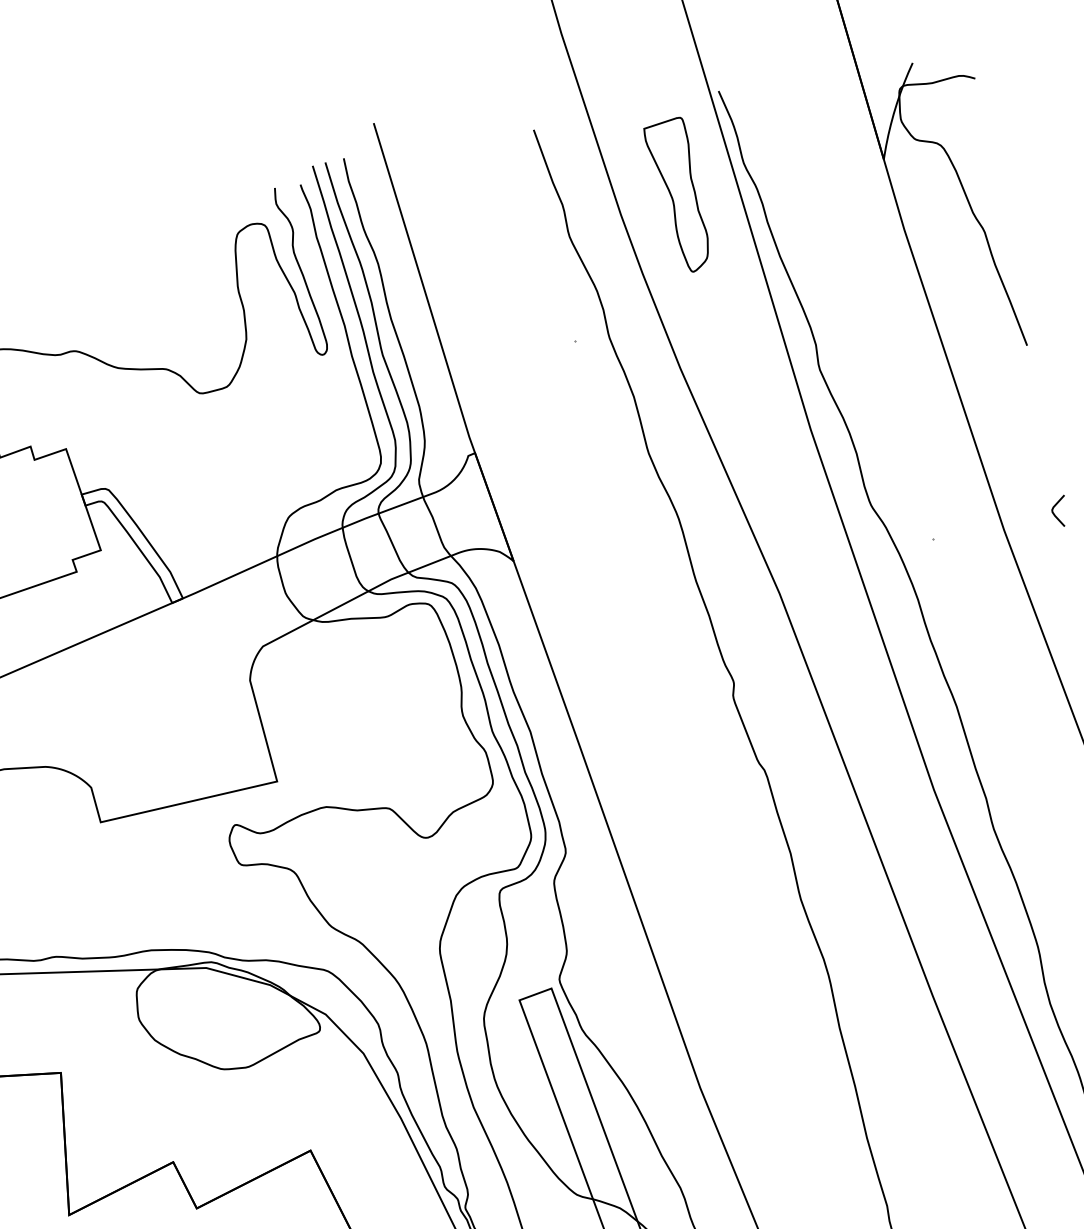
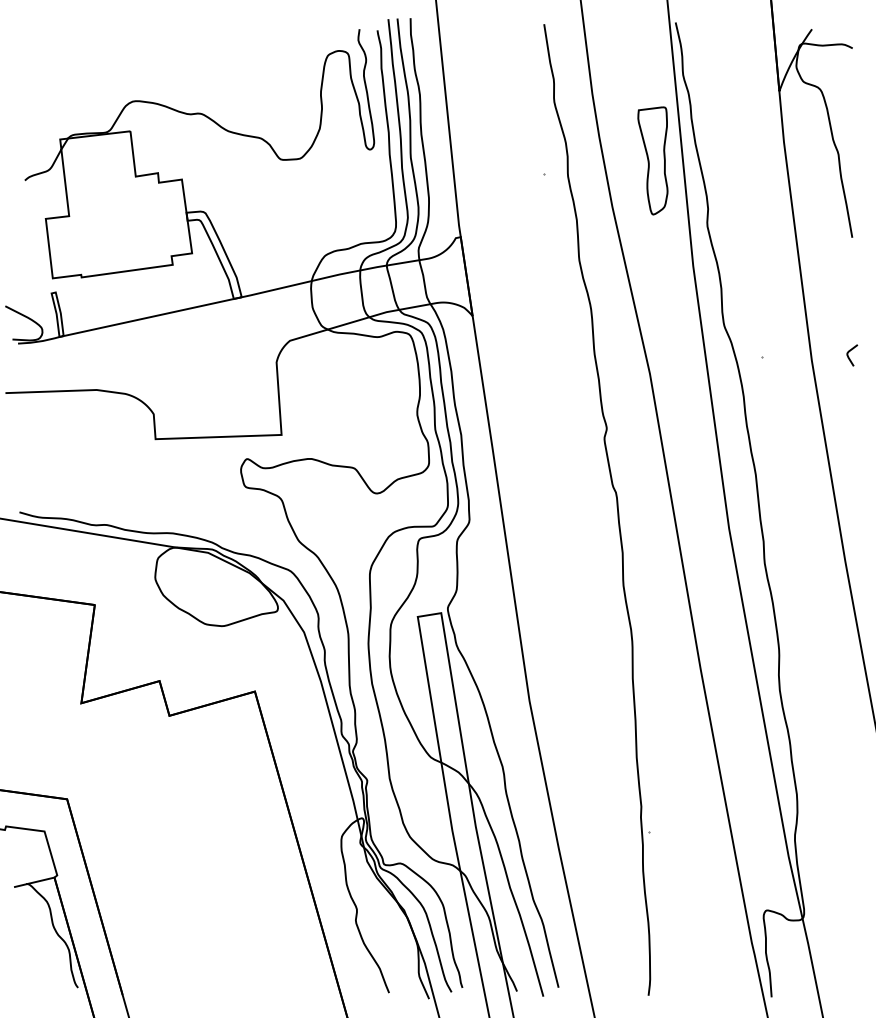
part: (677, 195) -> (652, 160), moved

